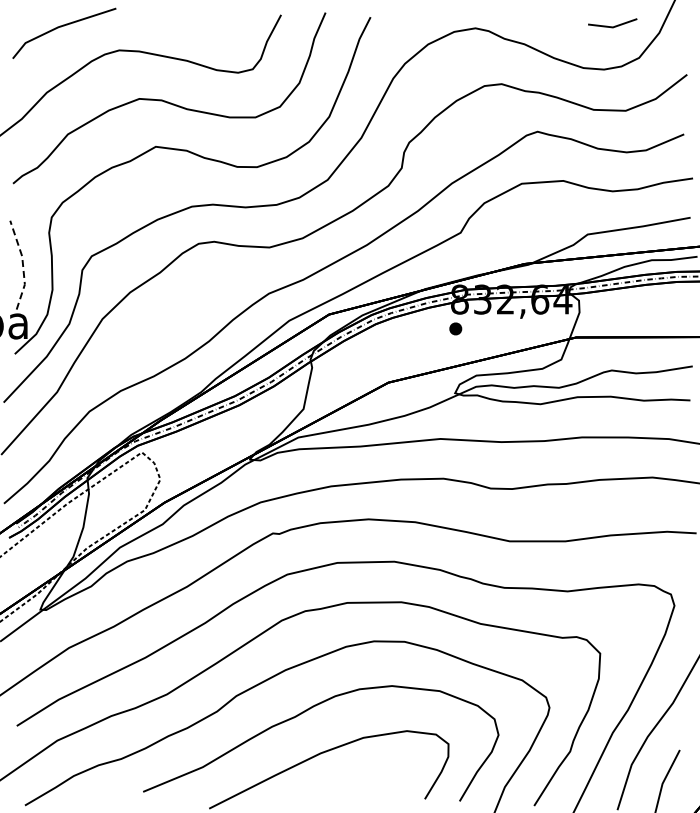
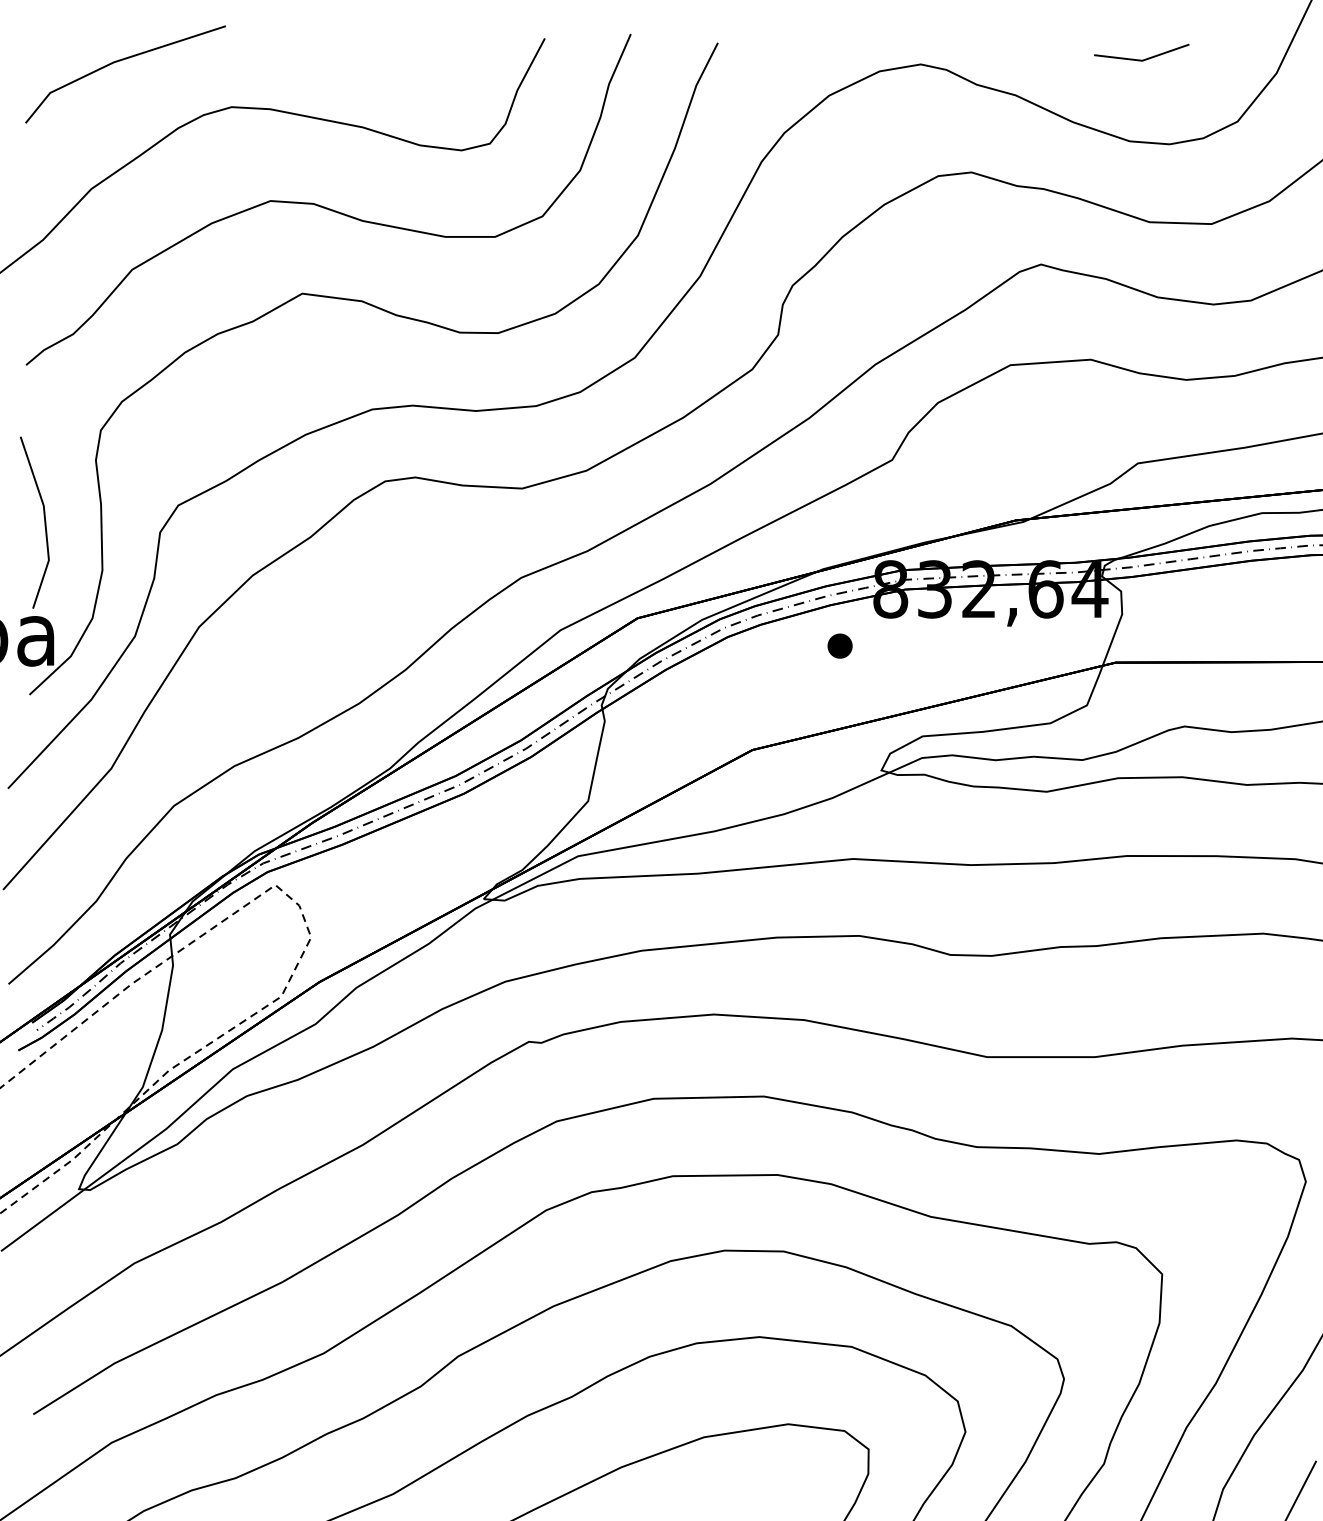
line: (612, 26) -> (1141, 58), moved
line: (23, 265) -> (46, 523), dashed -> solid
part: (455, 328) -> (839, 645), moved

